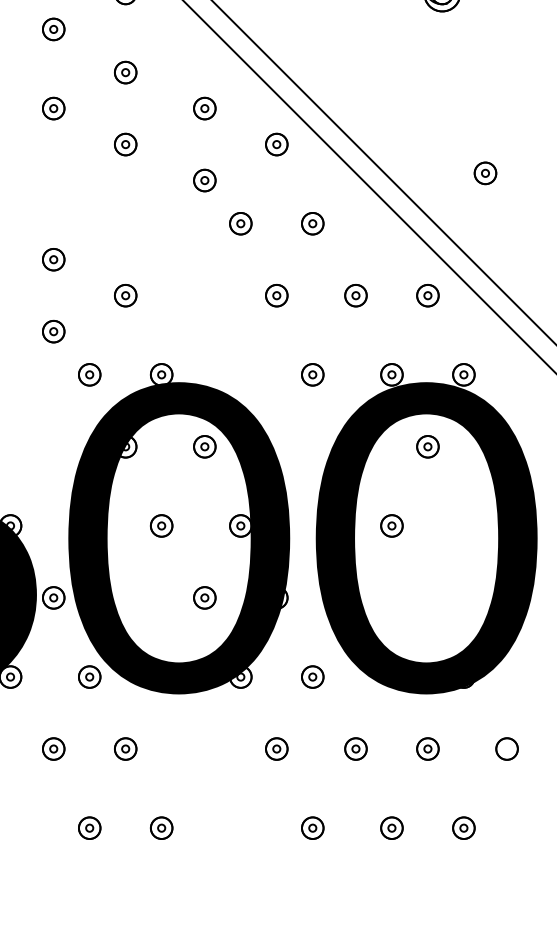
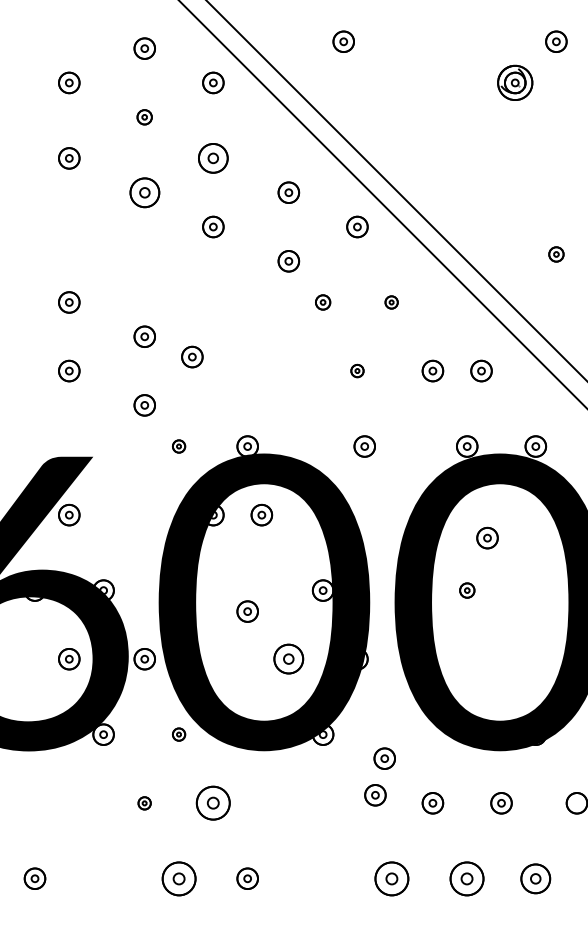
part: (53, 29) -> (144, 117), size x0.7
part: (125, 72) -> (213, 158), size x1.4
part: (53, 108) -> (144, 192), size x1.4
part: (485, 173) -> (556, 254), size x0.7
part: (240, 223) -> (322, 302), size x0.7
part: (312, 223) -> (391, 302), size x0.6
part: (125, 295) -> (192, 356), moved
part: (276, 295) -> (357, 370), size x0.6
part: (427, 295) -> (481, 370), moved
part: (89, 374) -> (178, 446), size x0.6
part: (312, 374) -> (364, 446), moved
part: (204, 446) -> (261, 514), moved
part: (427, 446) -> (487, 537), moved
part: (161, 525) -> (247, 611), moved
part: (392, 525) -> (467, 590), size x0.7
part: (204, 598) -> (288, 659), size x1.4
part: (89, 676) -> (178, 734), size x0.6
part: (312, 676) -> (384, 758), moved
part: (53, 749) -> (144, 803), size x0.6
part: (125, 749) -> (213, 803), size x1.6
part: (276, 749) -> (375, 795), moved
part: (89, 827) -> (178, 878), size x1.6
part: (312, 827) -> (391, 878), size x1.6
part: (392, 827) -> (467, 878), size x1.6
part: (463, 827) -> (535, 878), size x1.4

